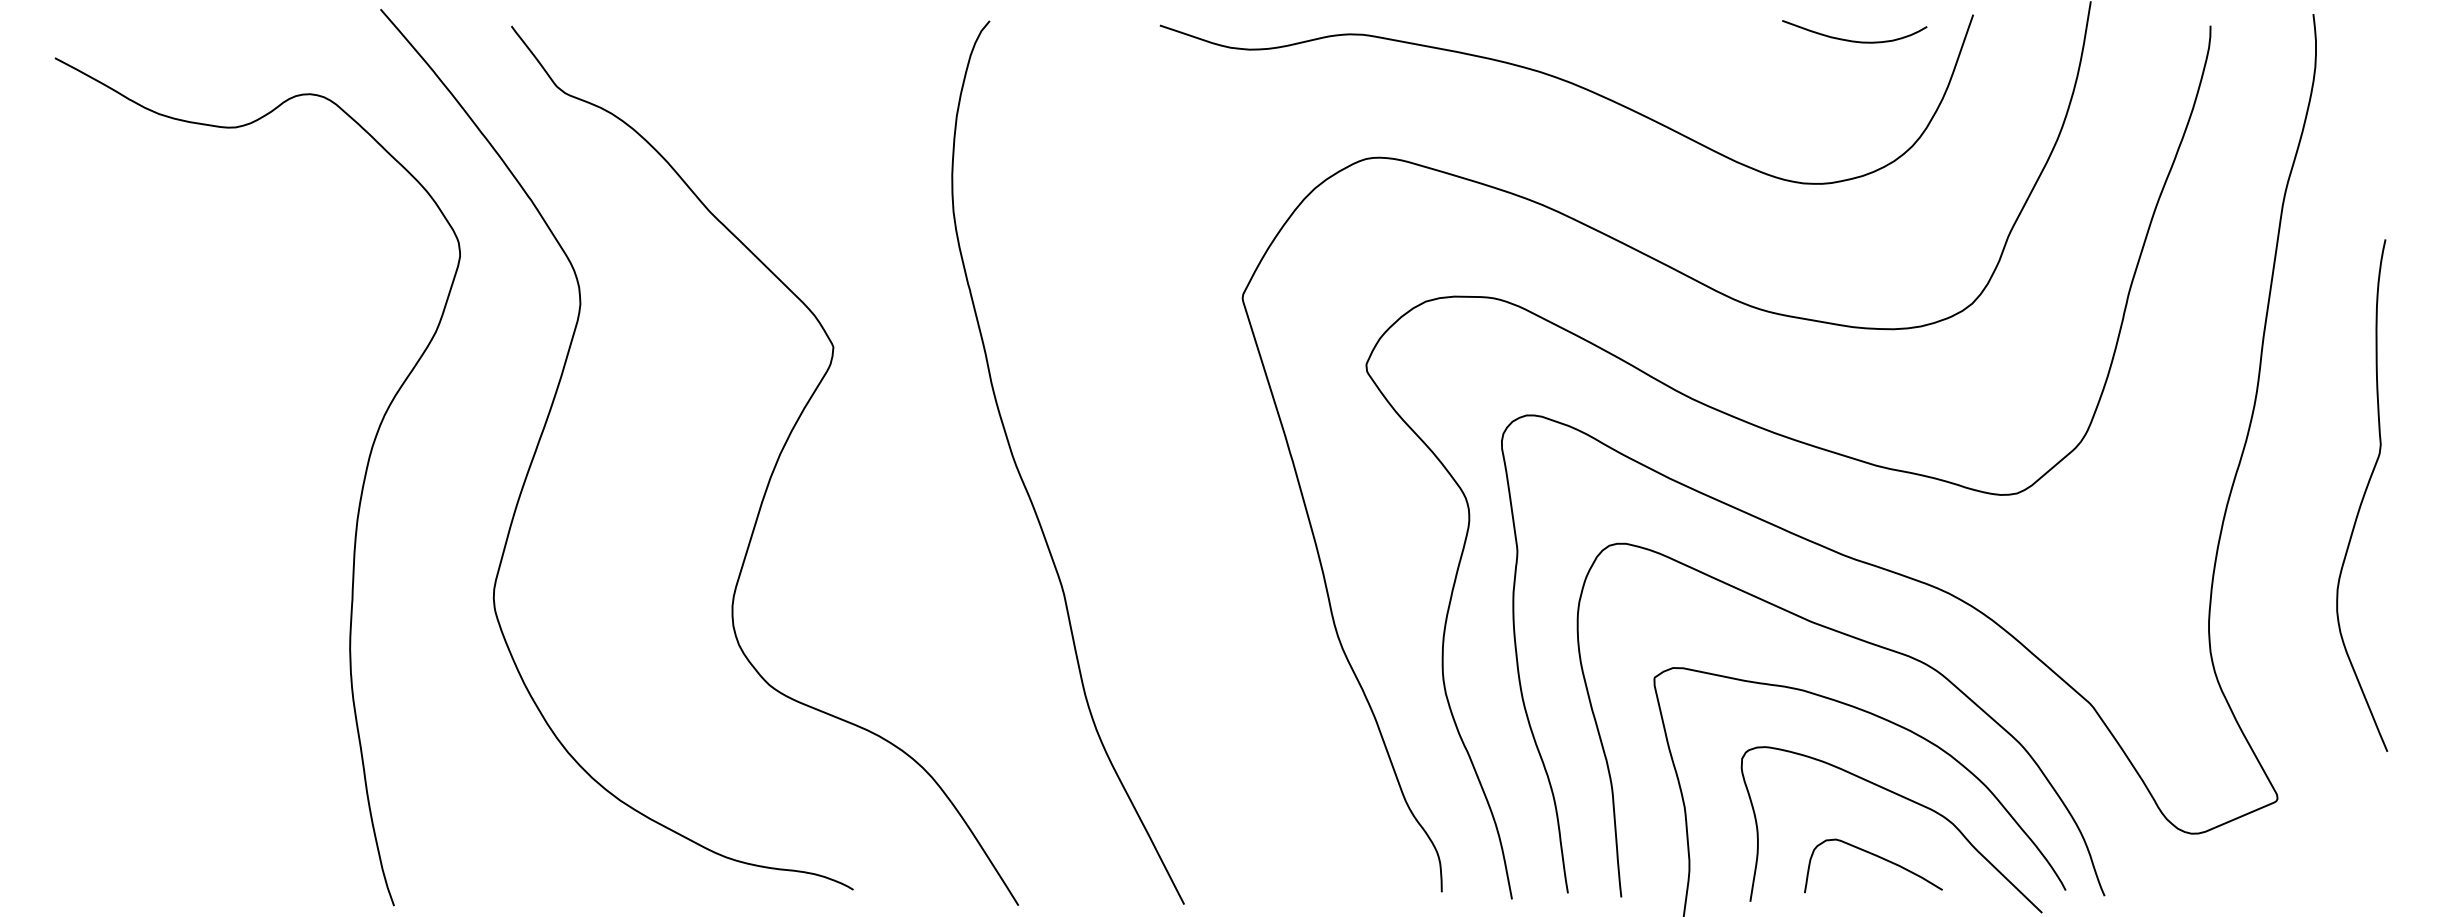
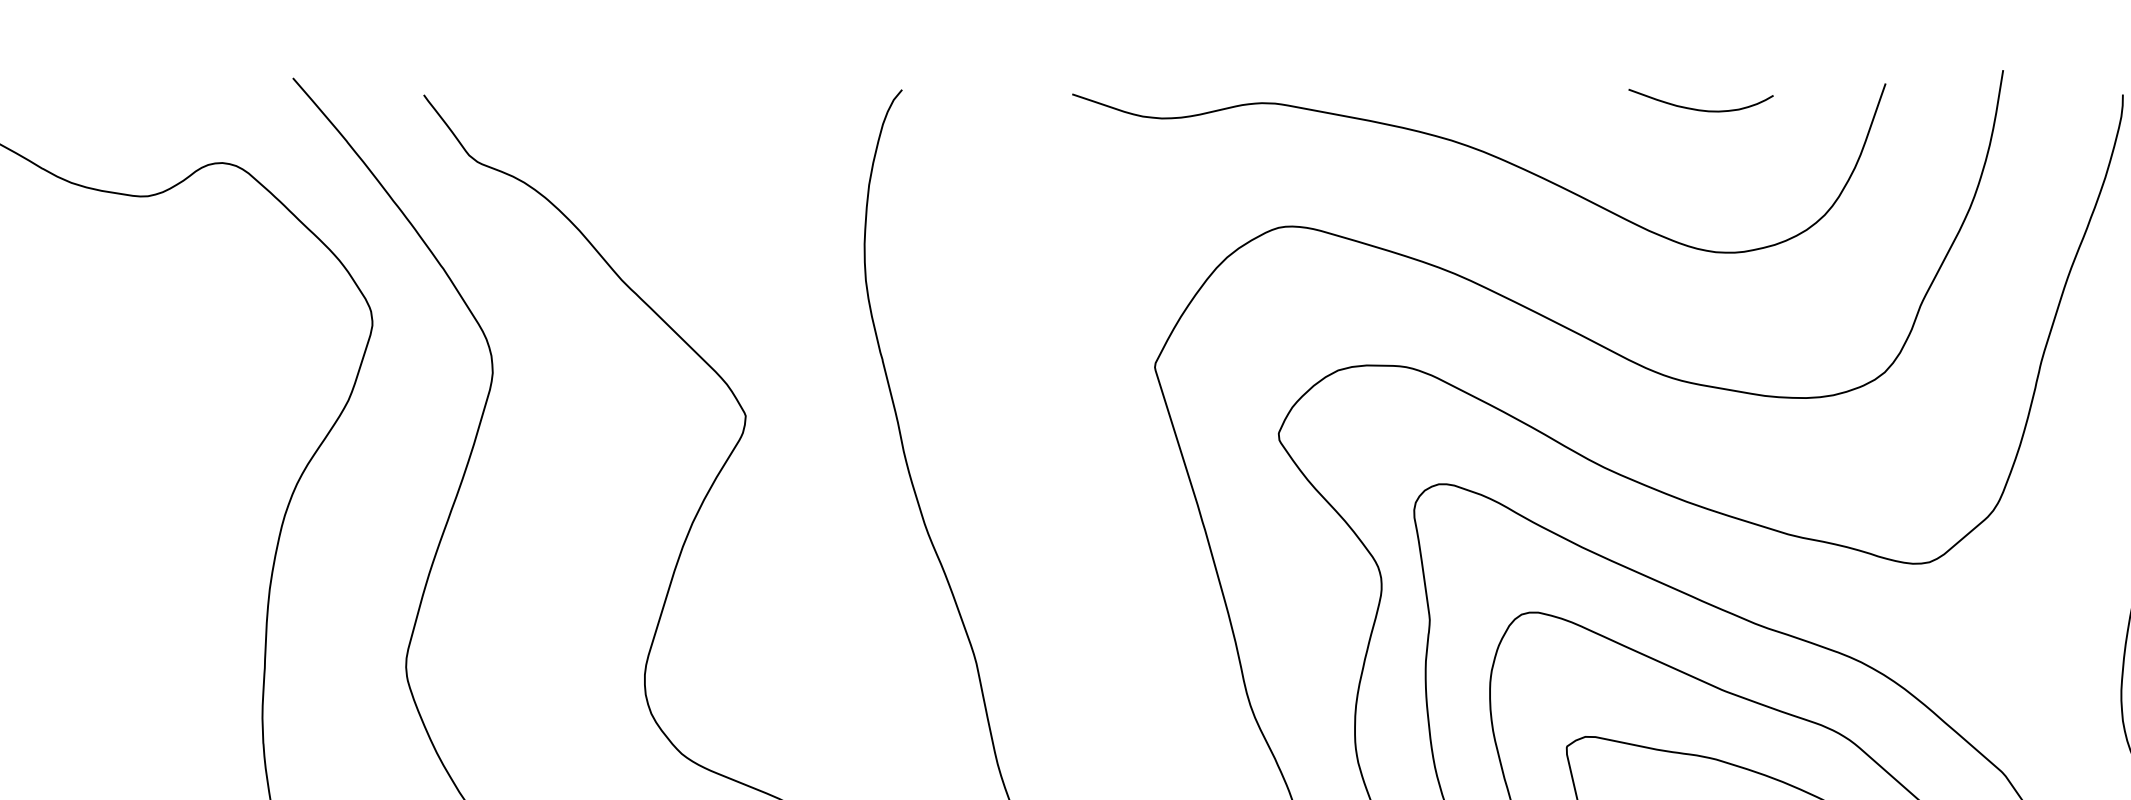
curve: (1854, 40) -> (1700, 109), moved

